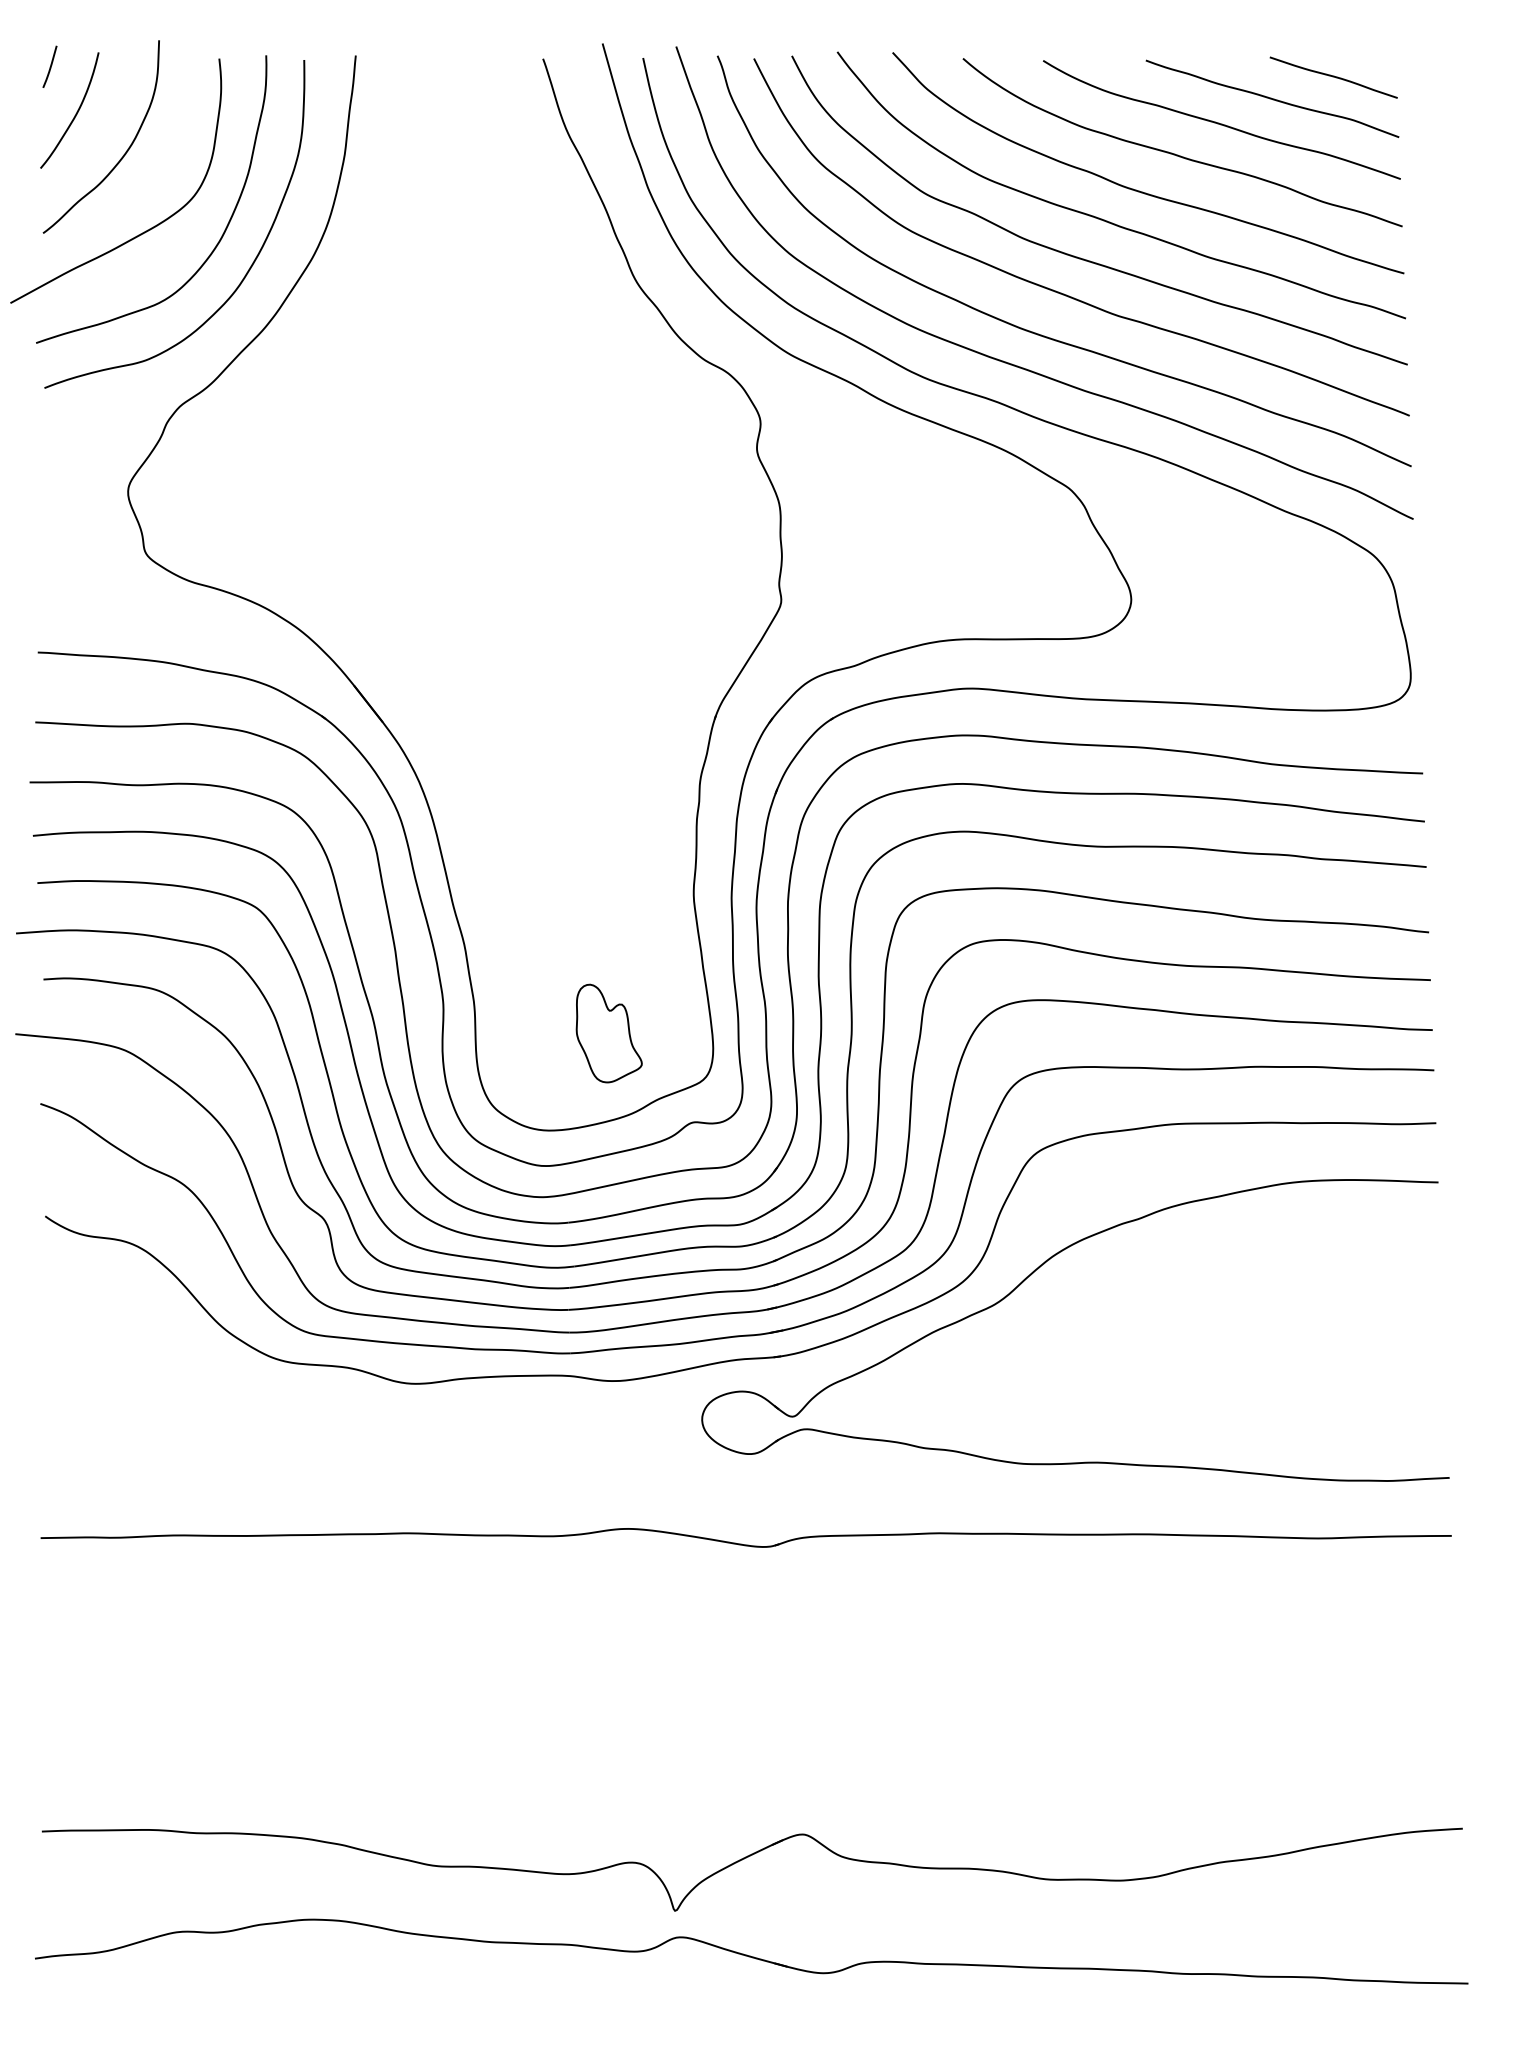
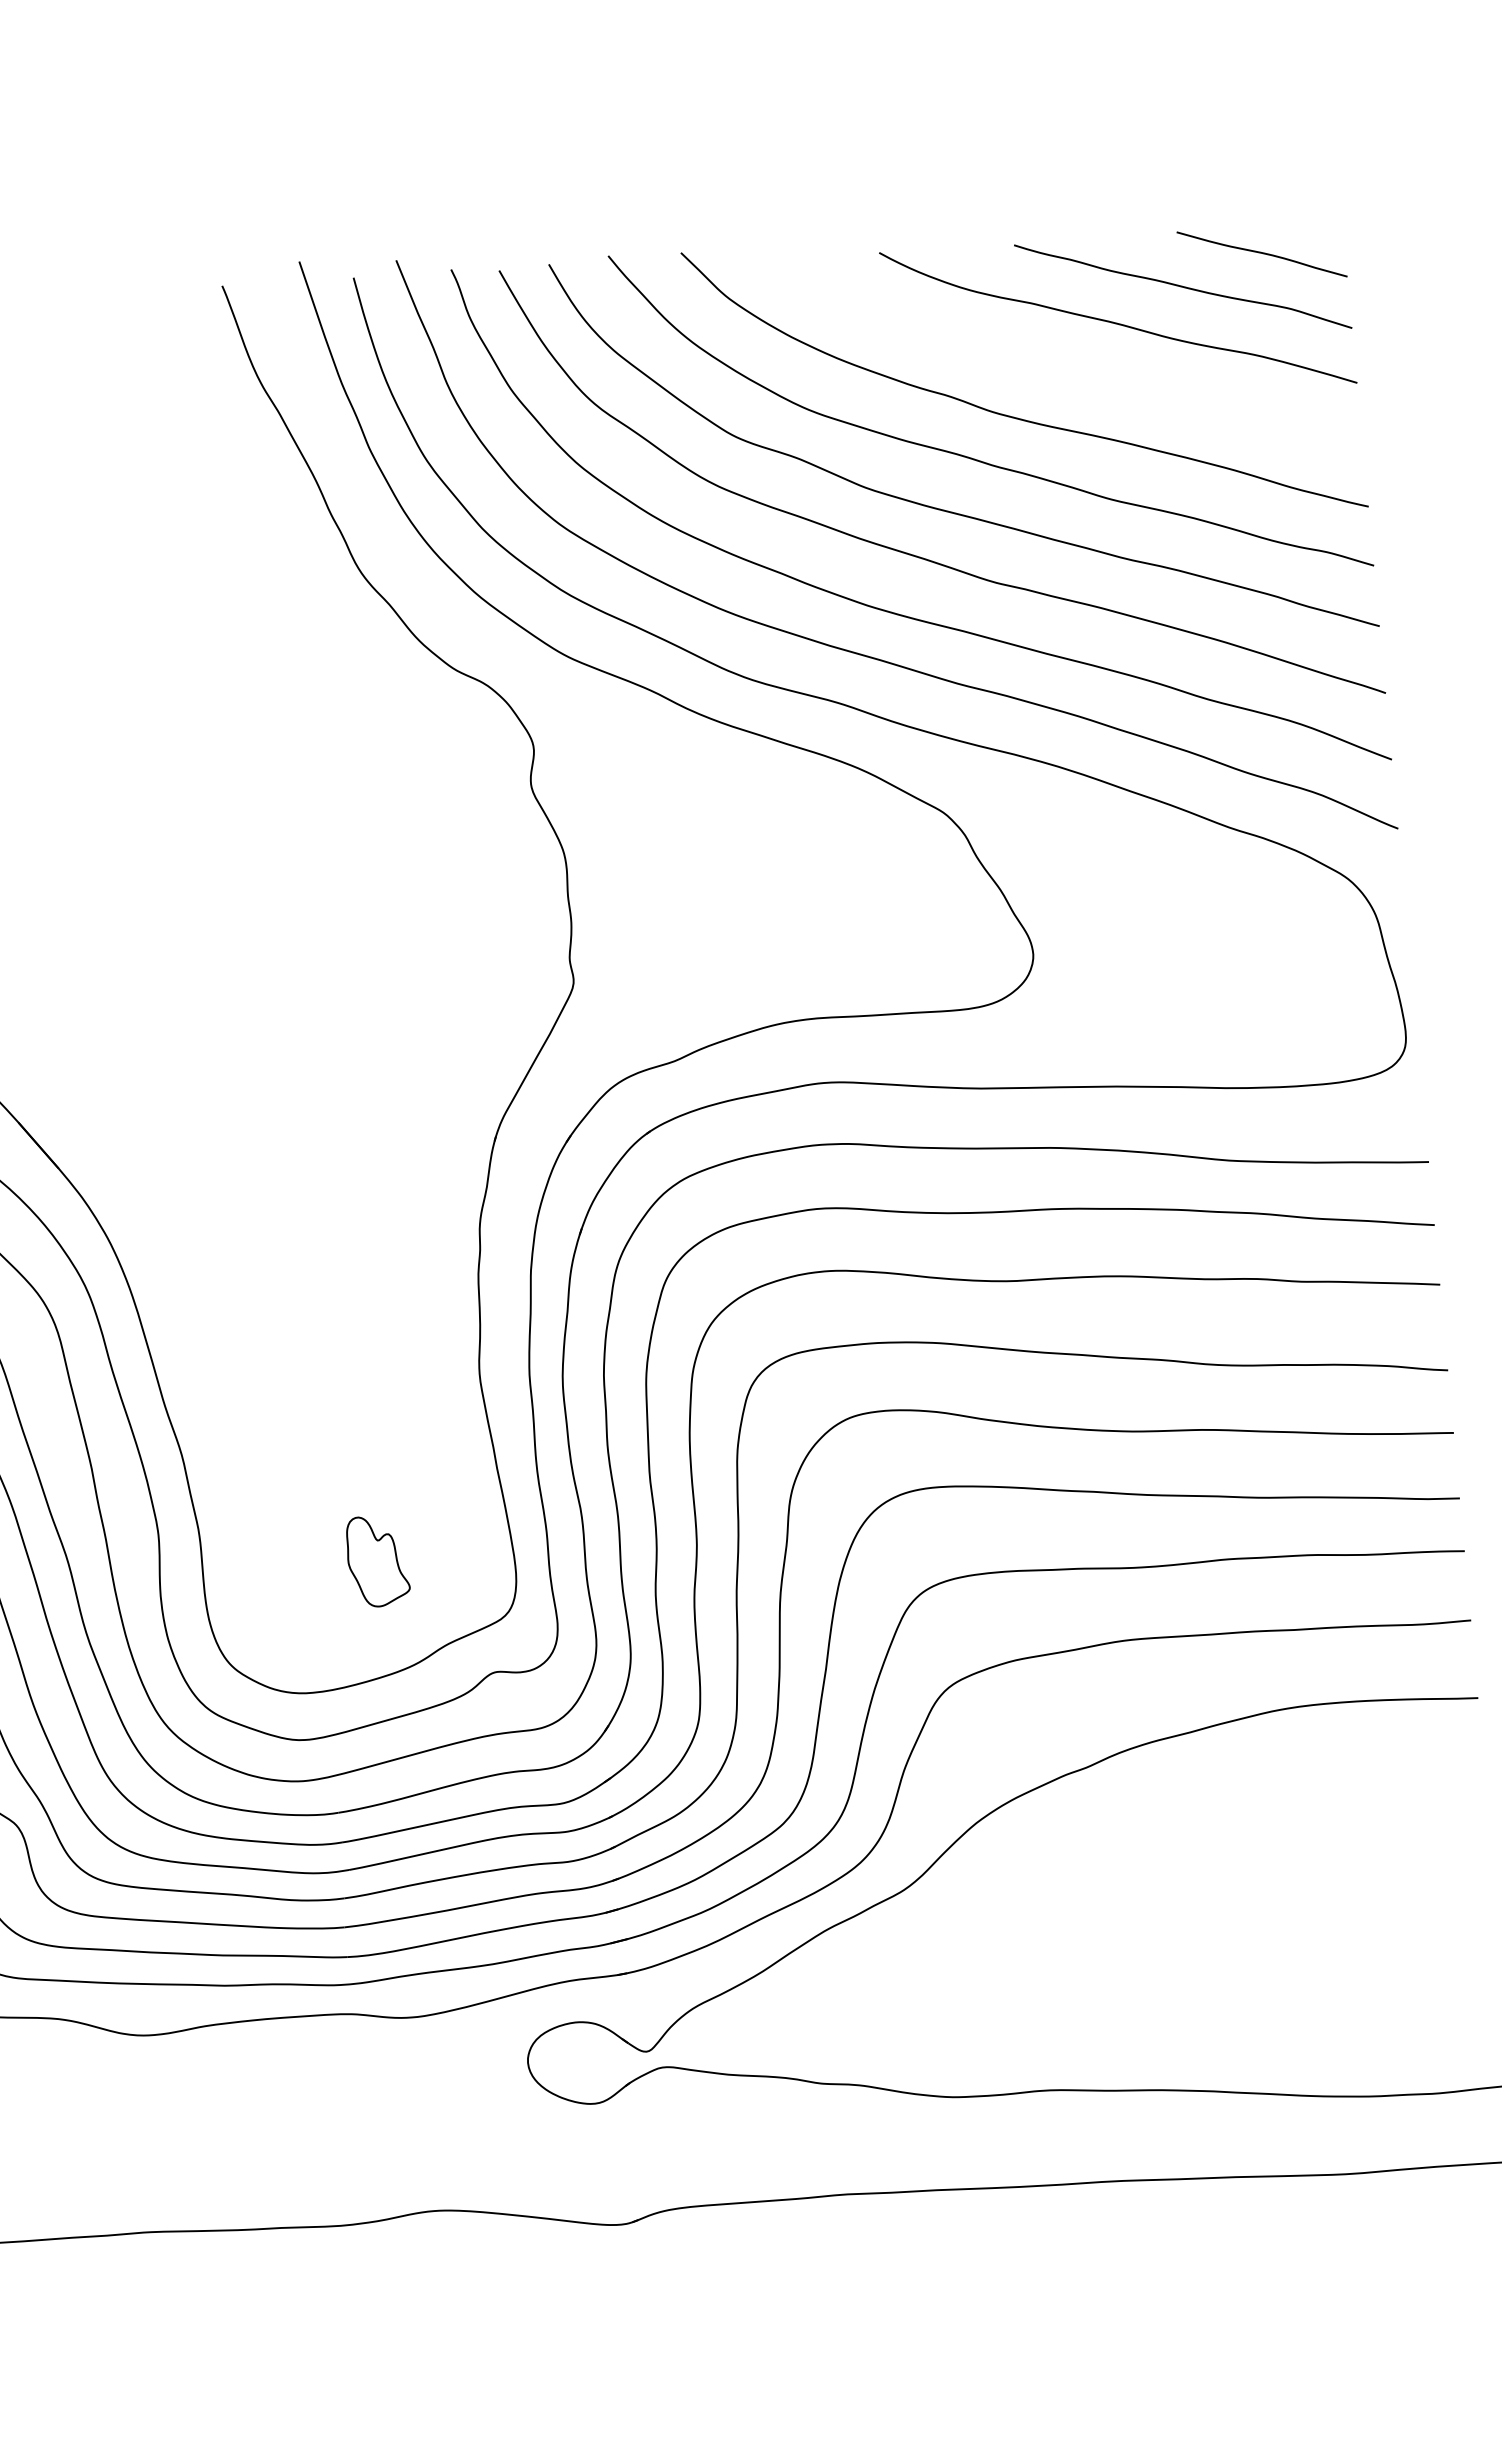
curve: (1177, 154) -> (1062, 366), removed
part: (608, 1033) -> (377, 1561), size x0.7

